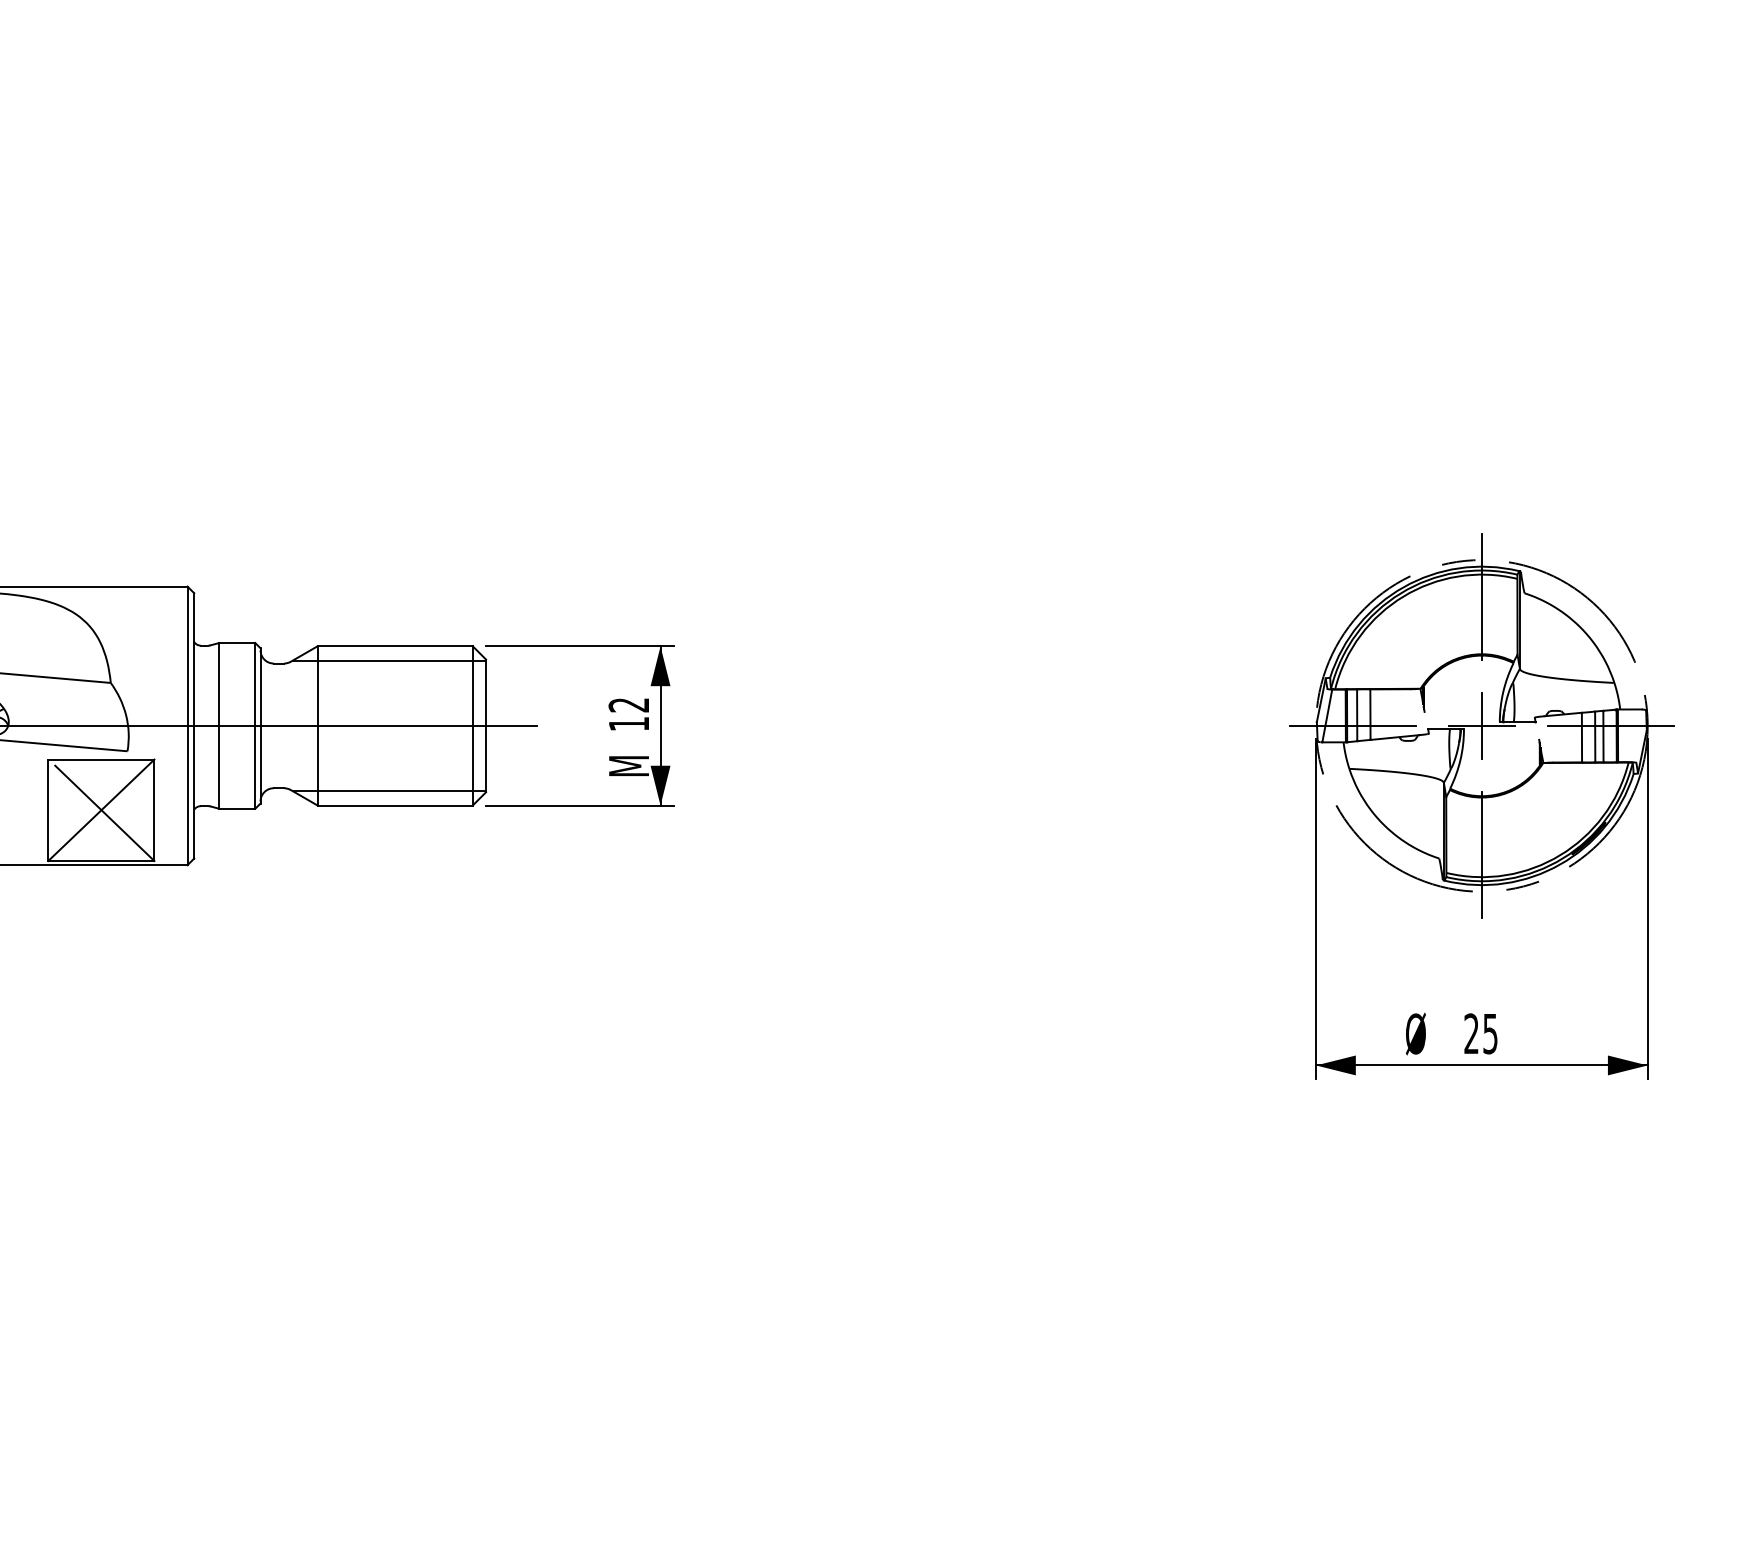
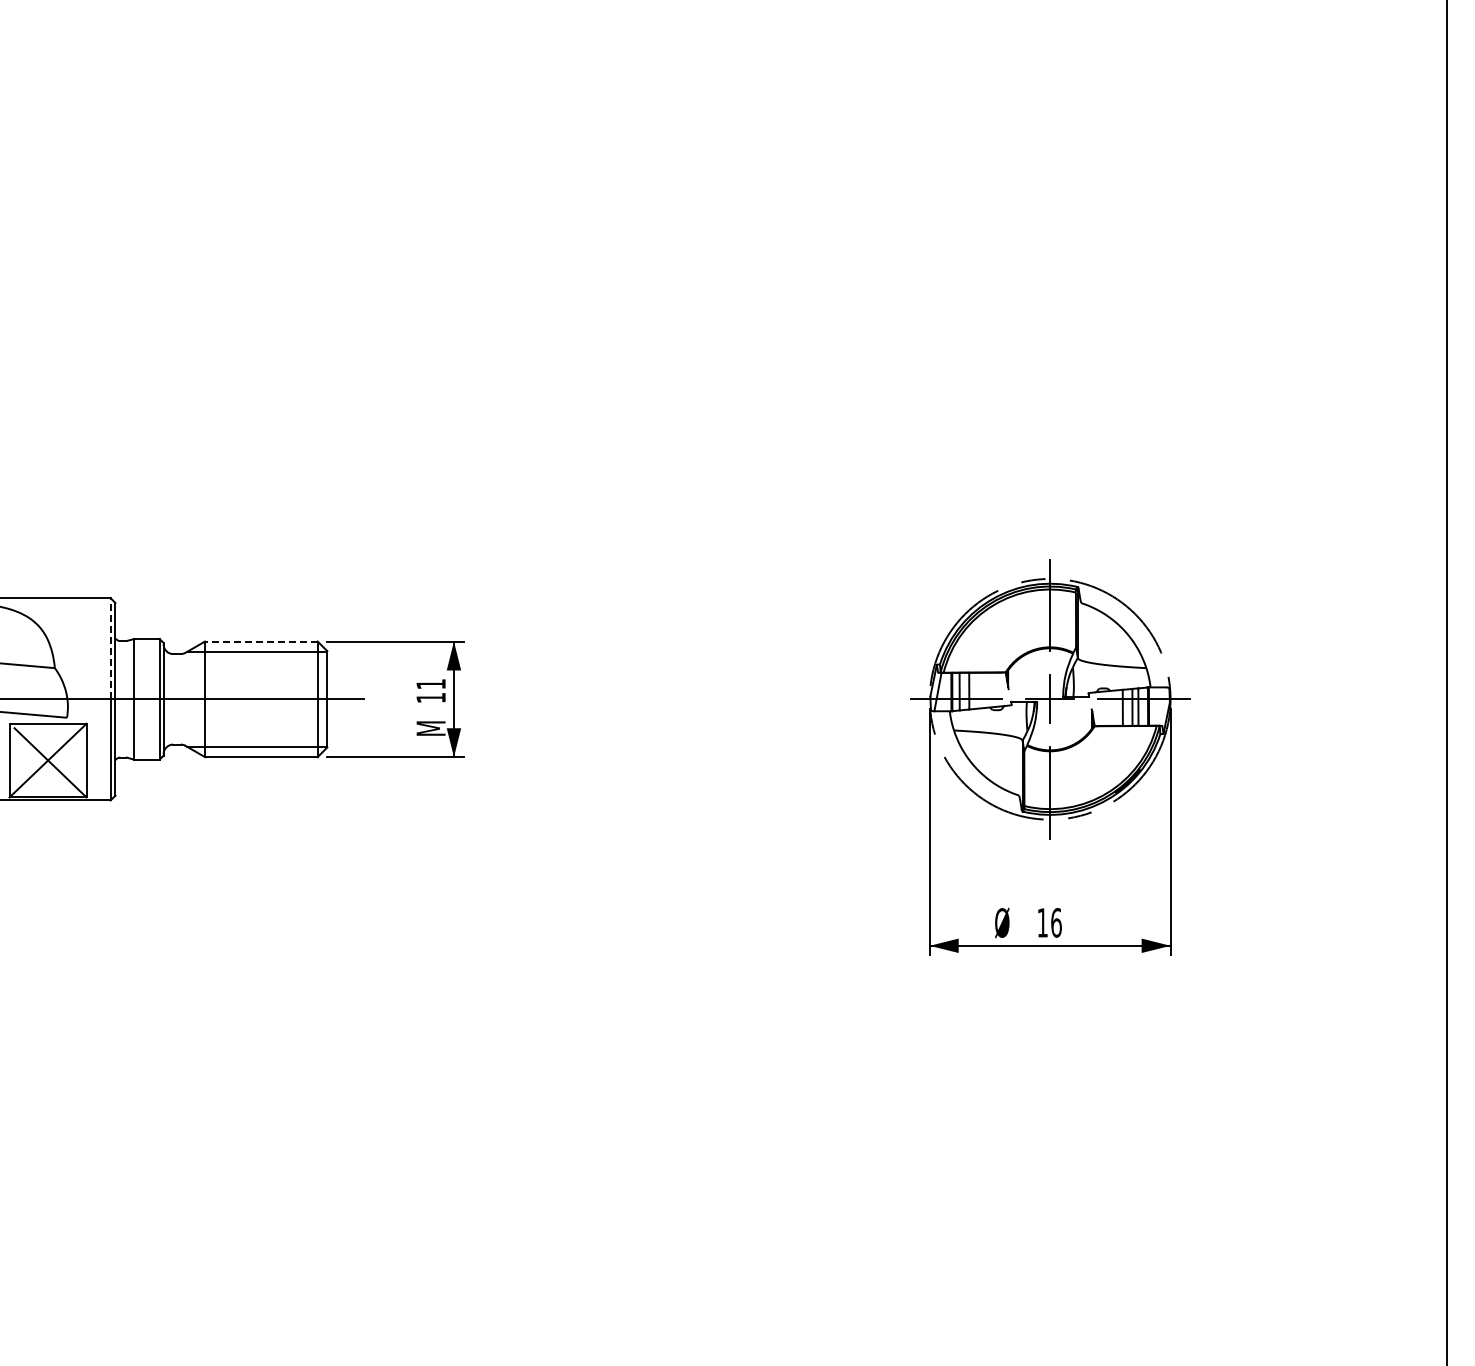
line: (394, 646) -> (260, 641), solid -> dashed
line: (187, 655) -> (110, 648), solid -> dashed
text: (628, 705) -> (430, 684), 12 -> 11
text: (1480, 1033) -> (1049, 922), 25 -> 16

